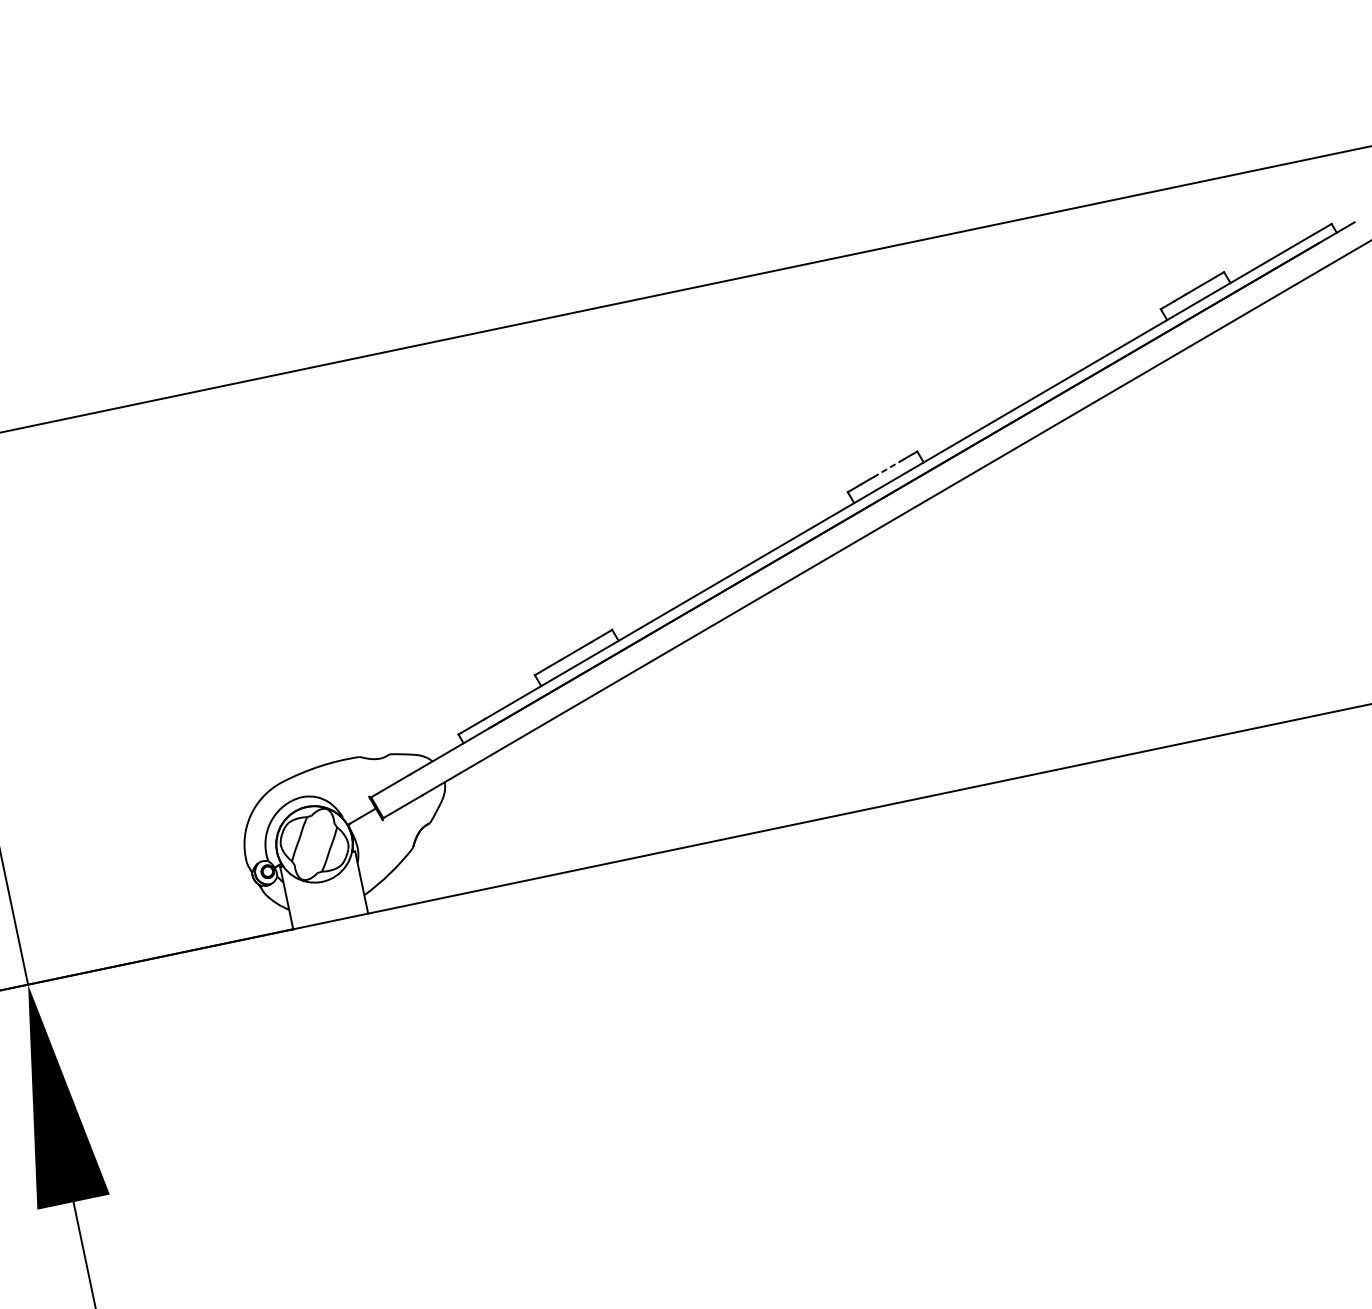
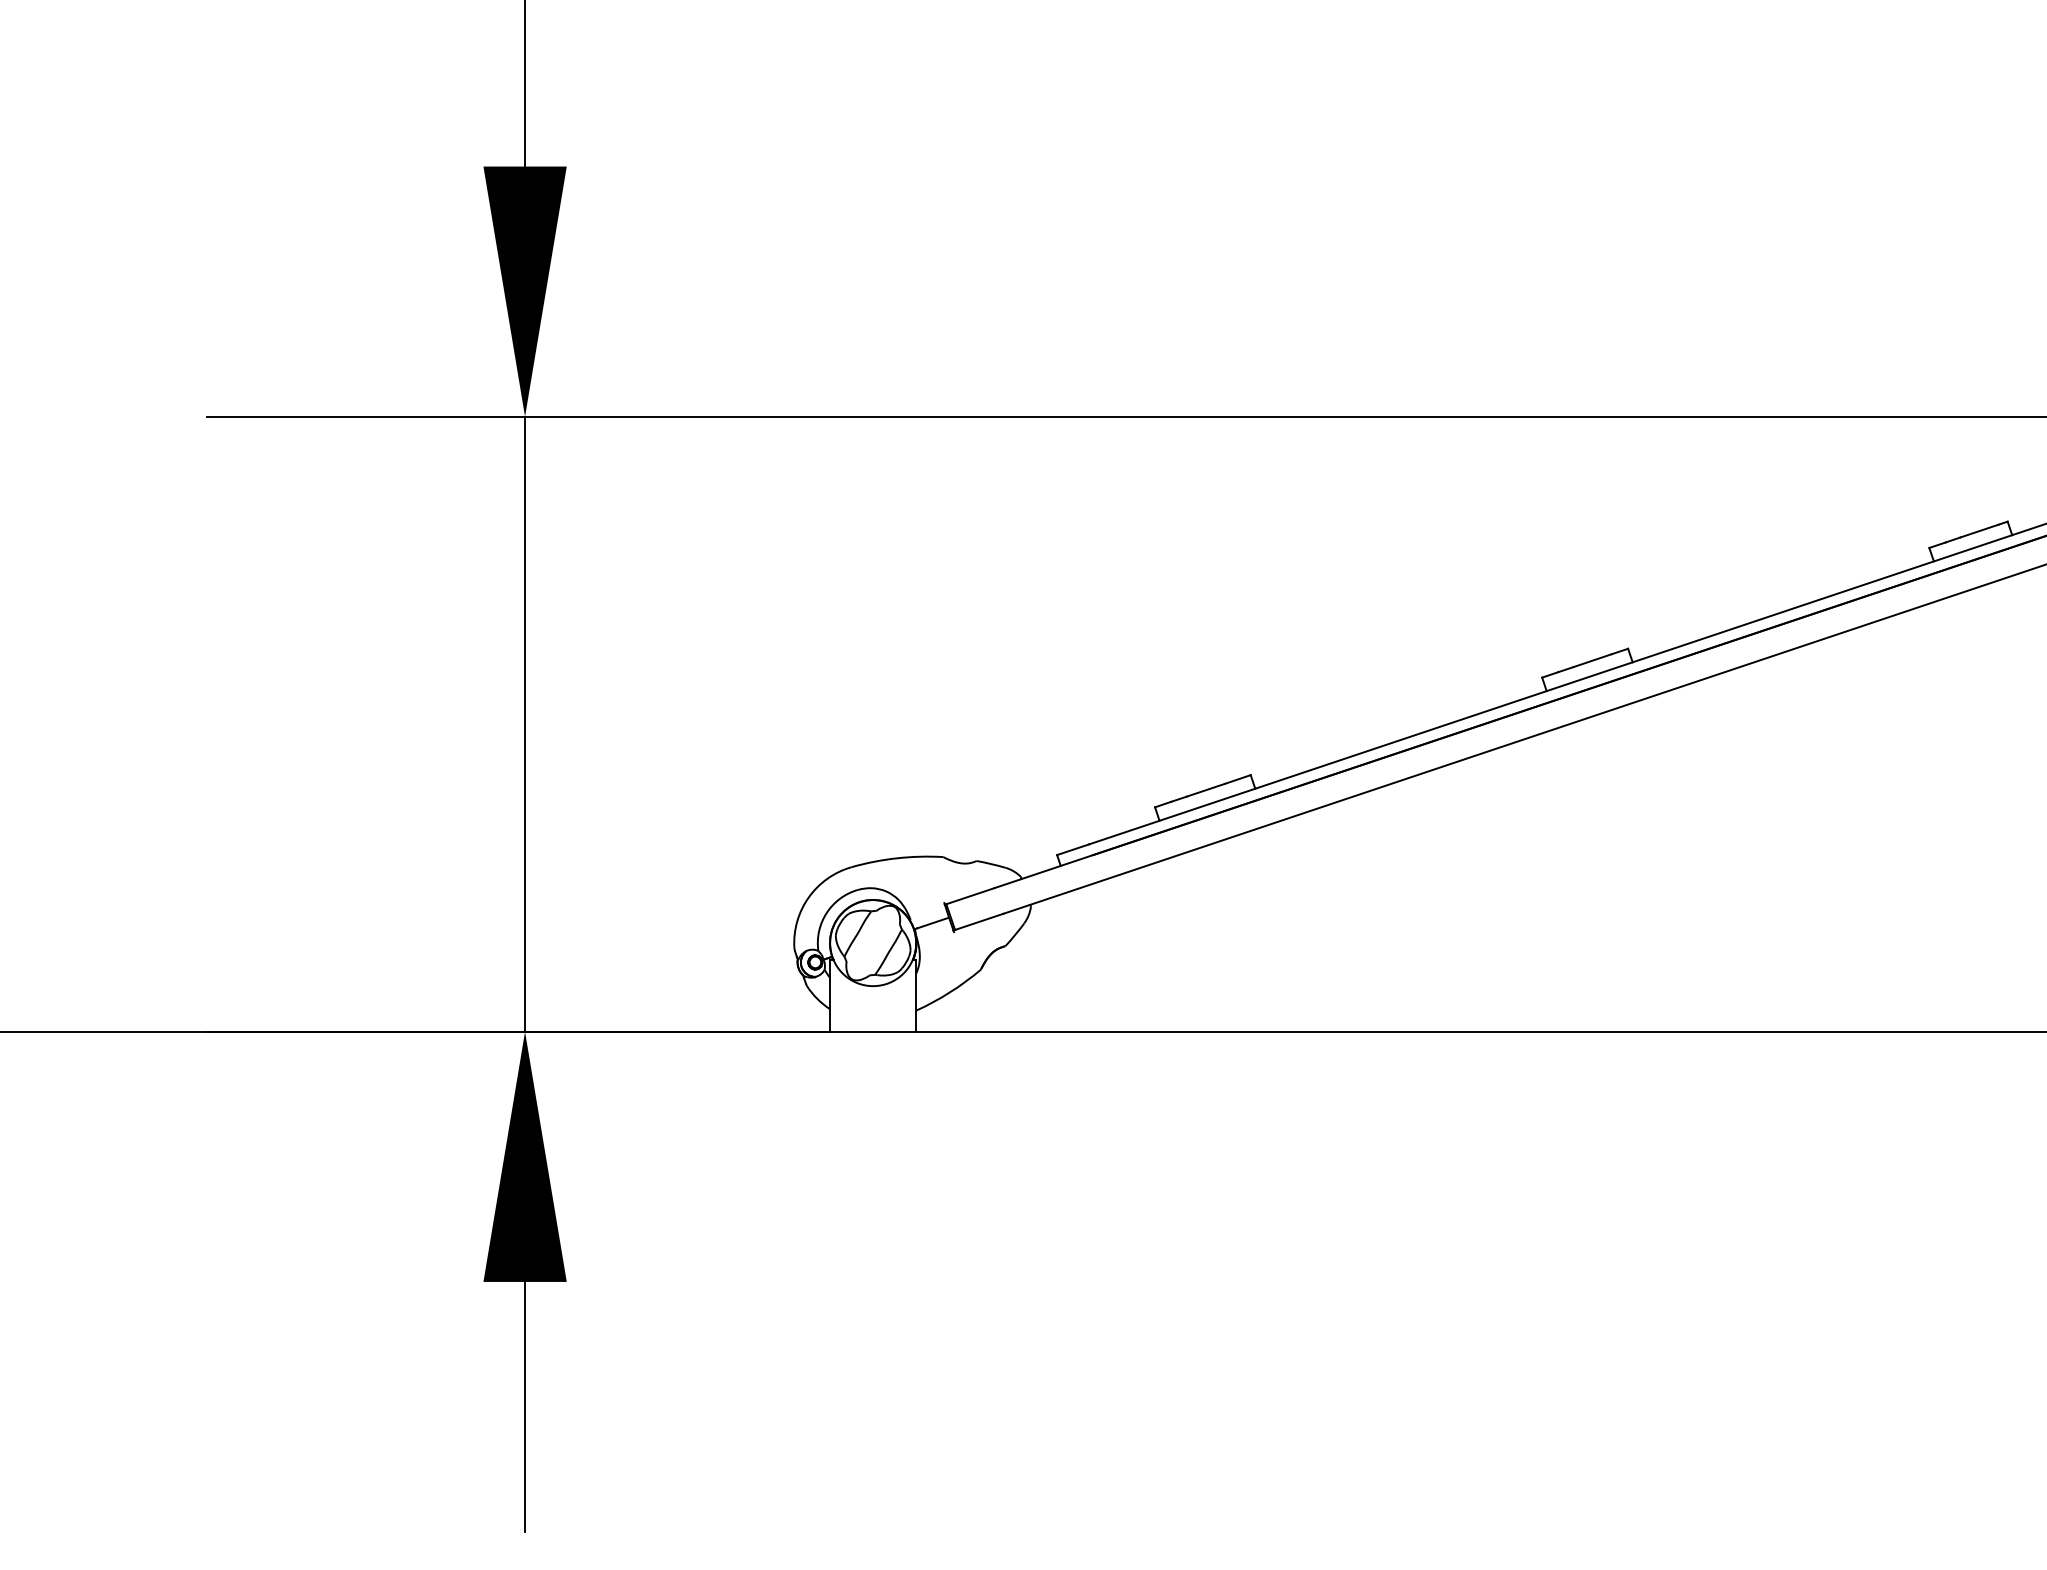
line: (889, 468) -> (1593, 660), dashed -> solid

